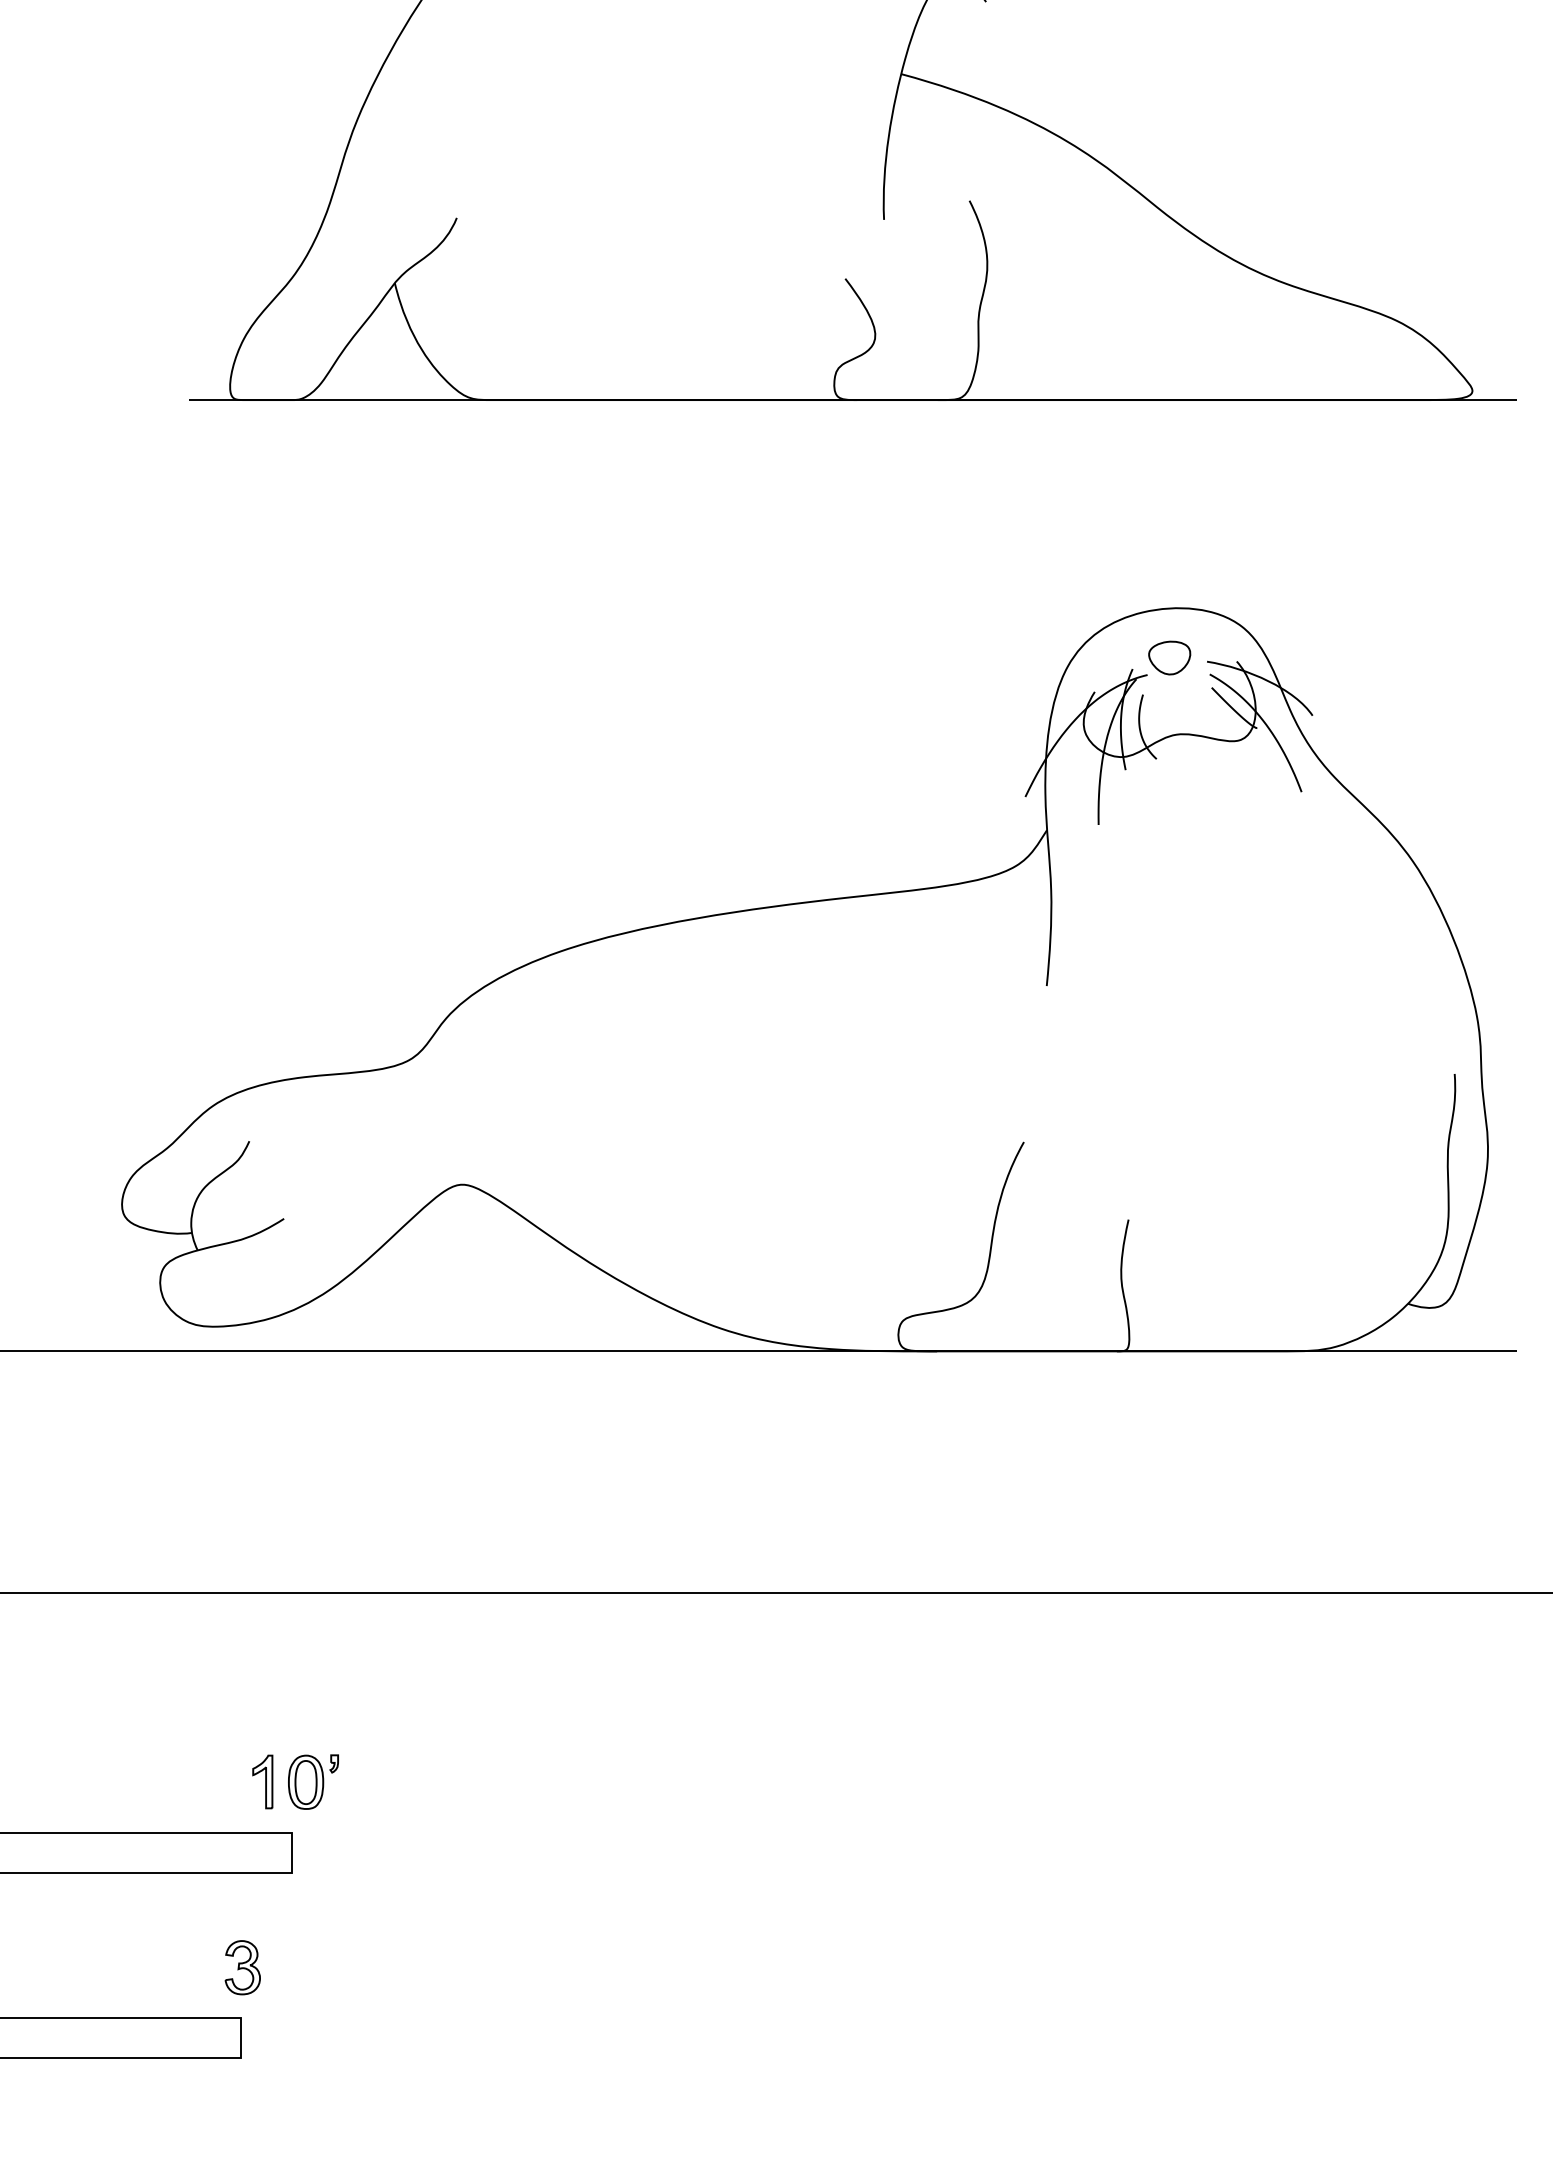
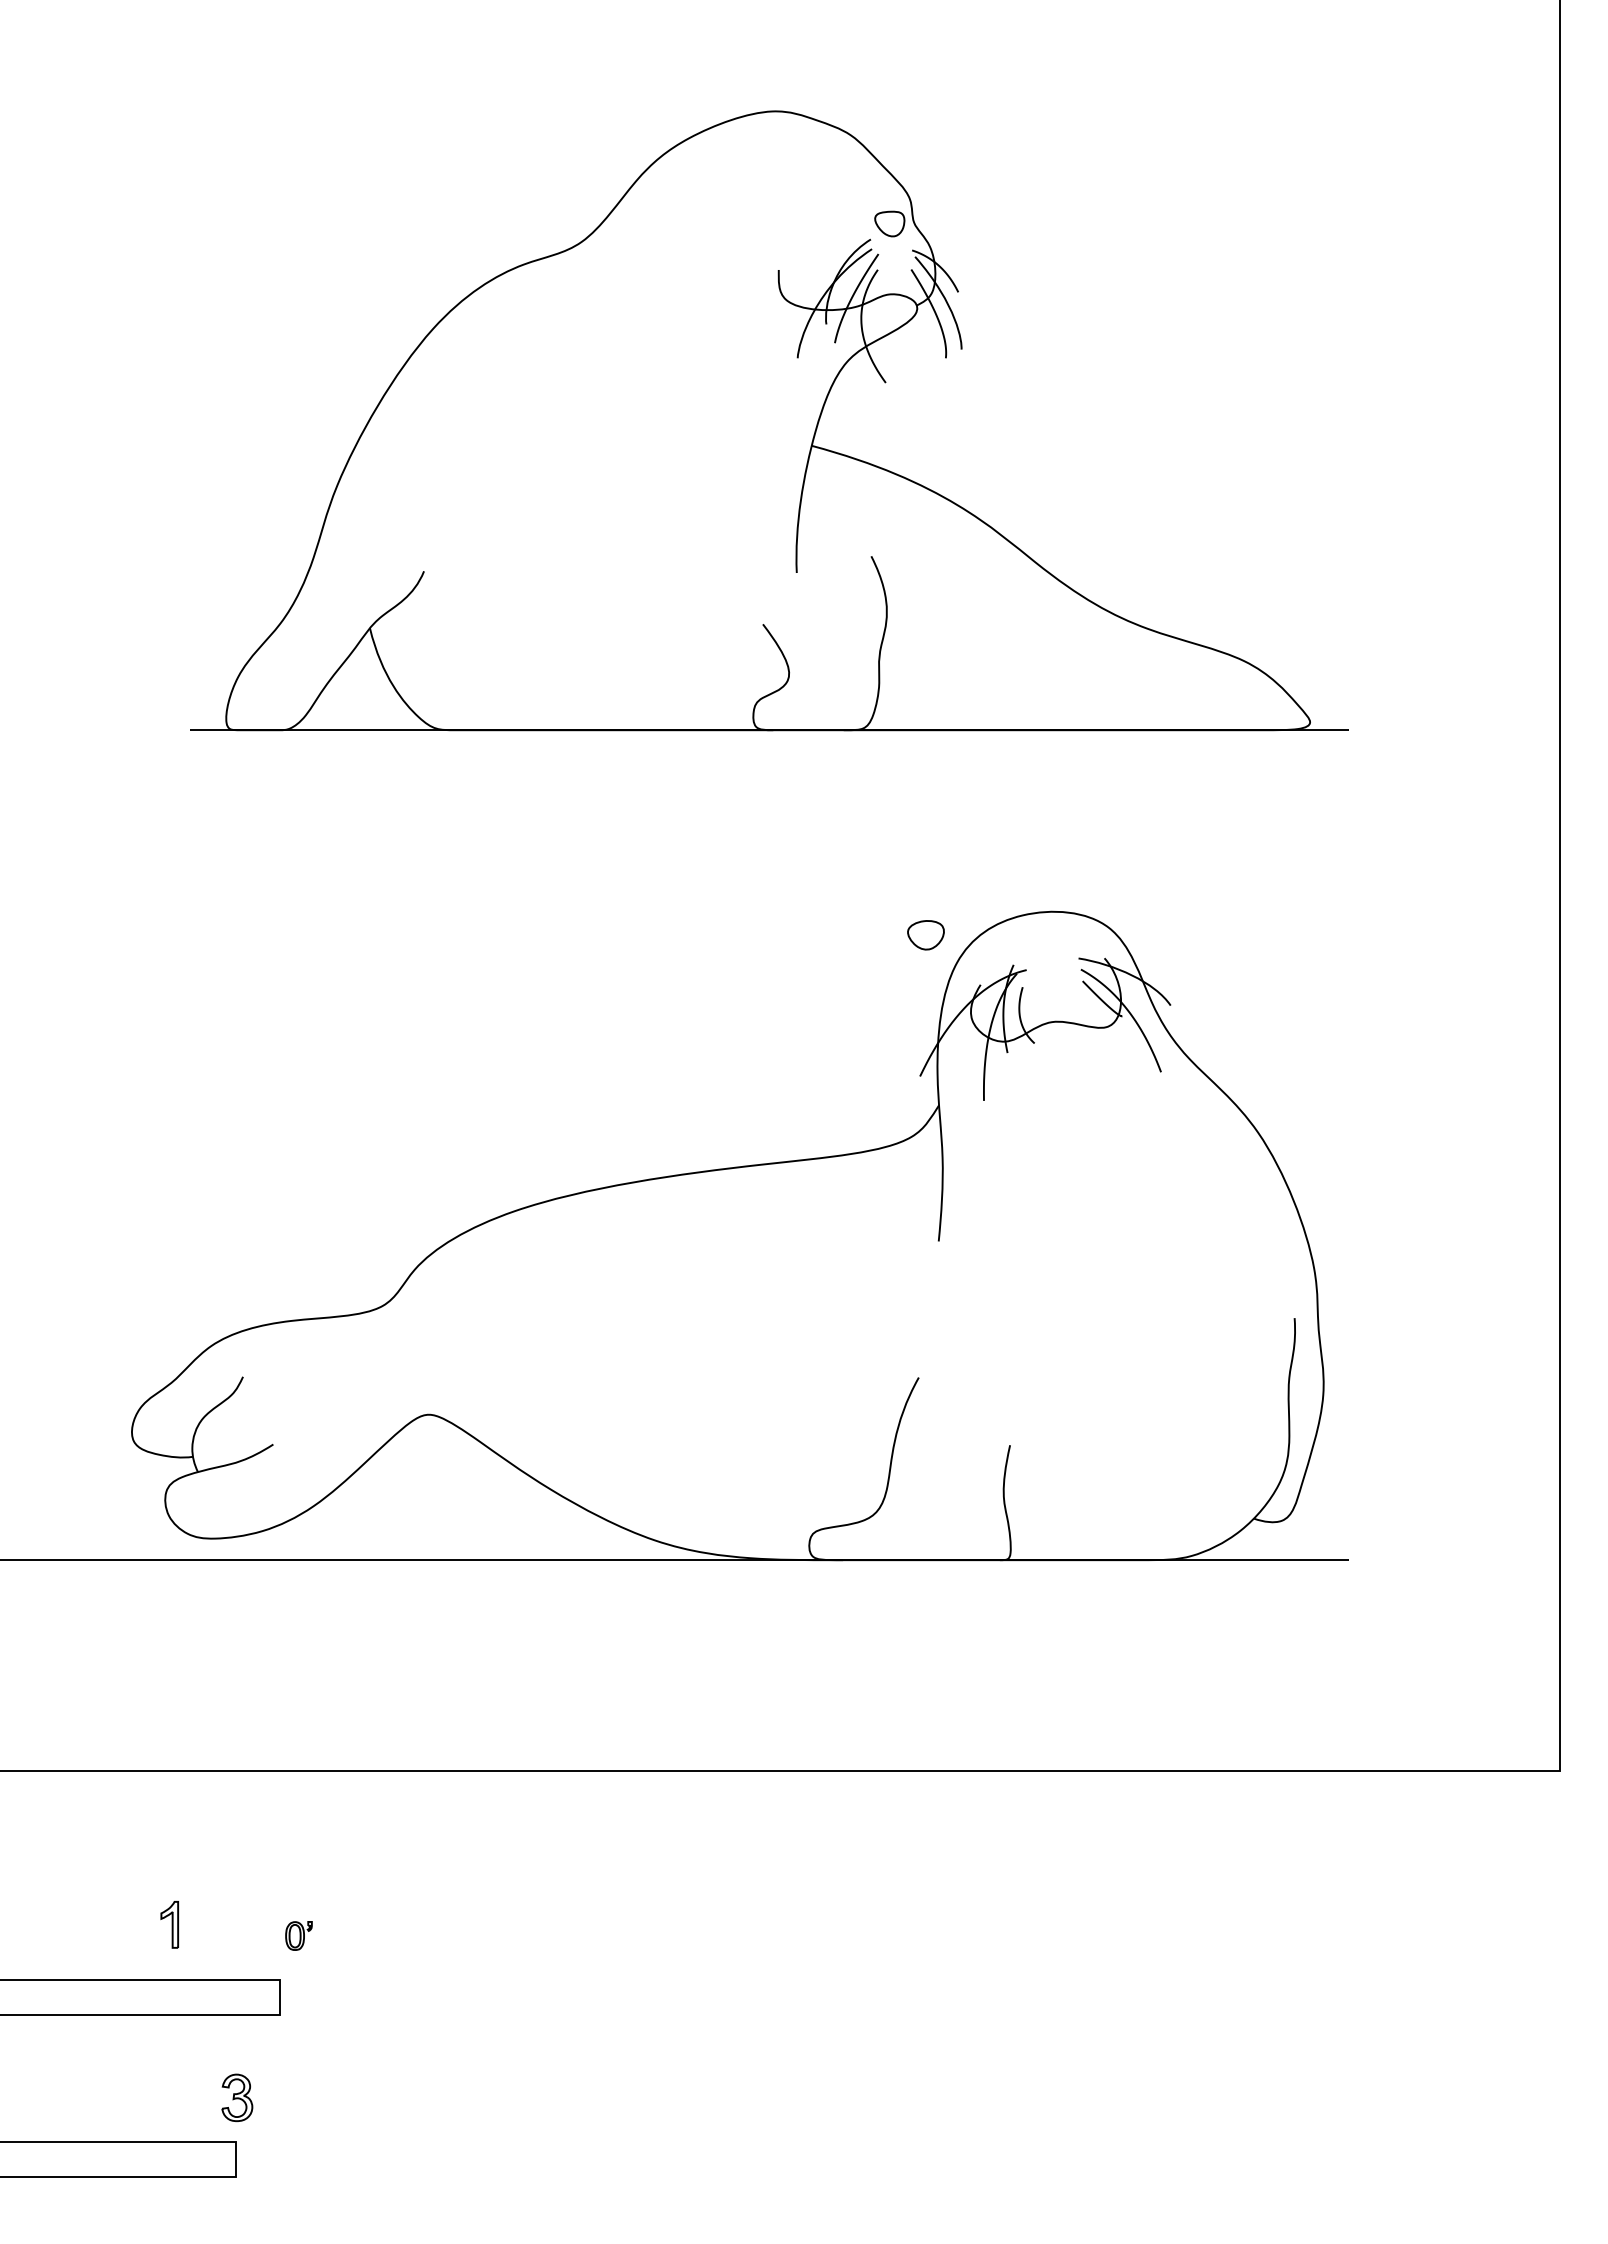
part: (1169, 658) -> (925, 935), moved
part: (262, 1781) -> (169, 1924), moved
part: (312, 1781) -> (298, 1935), size x0.6

